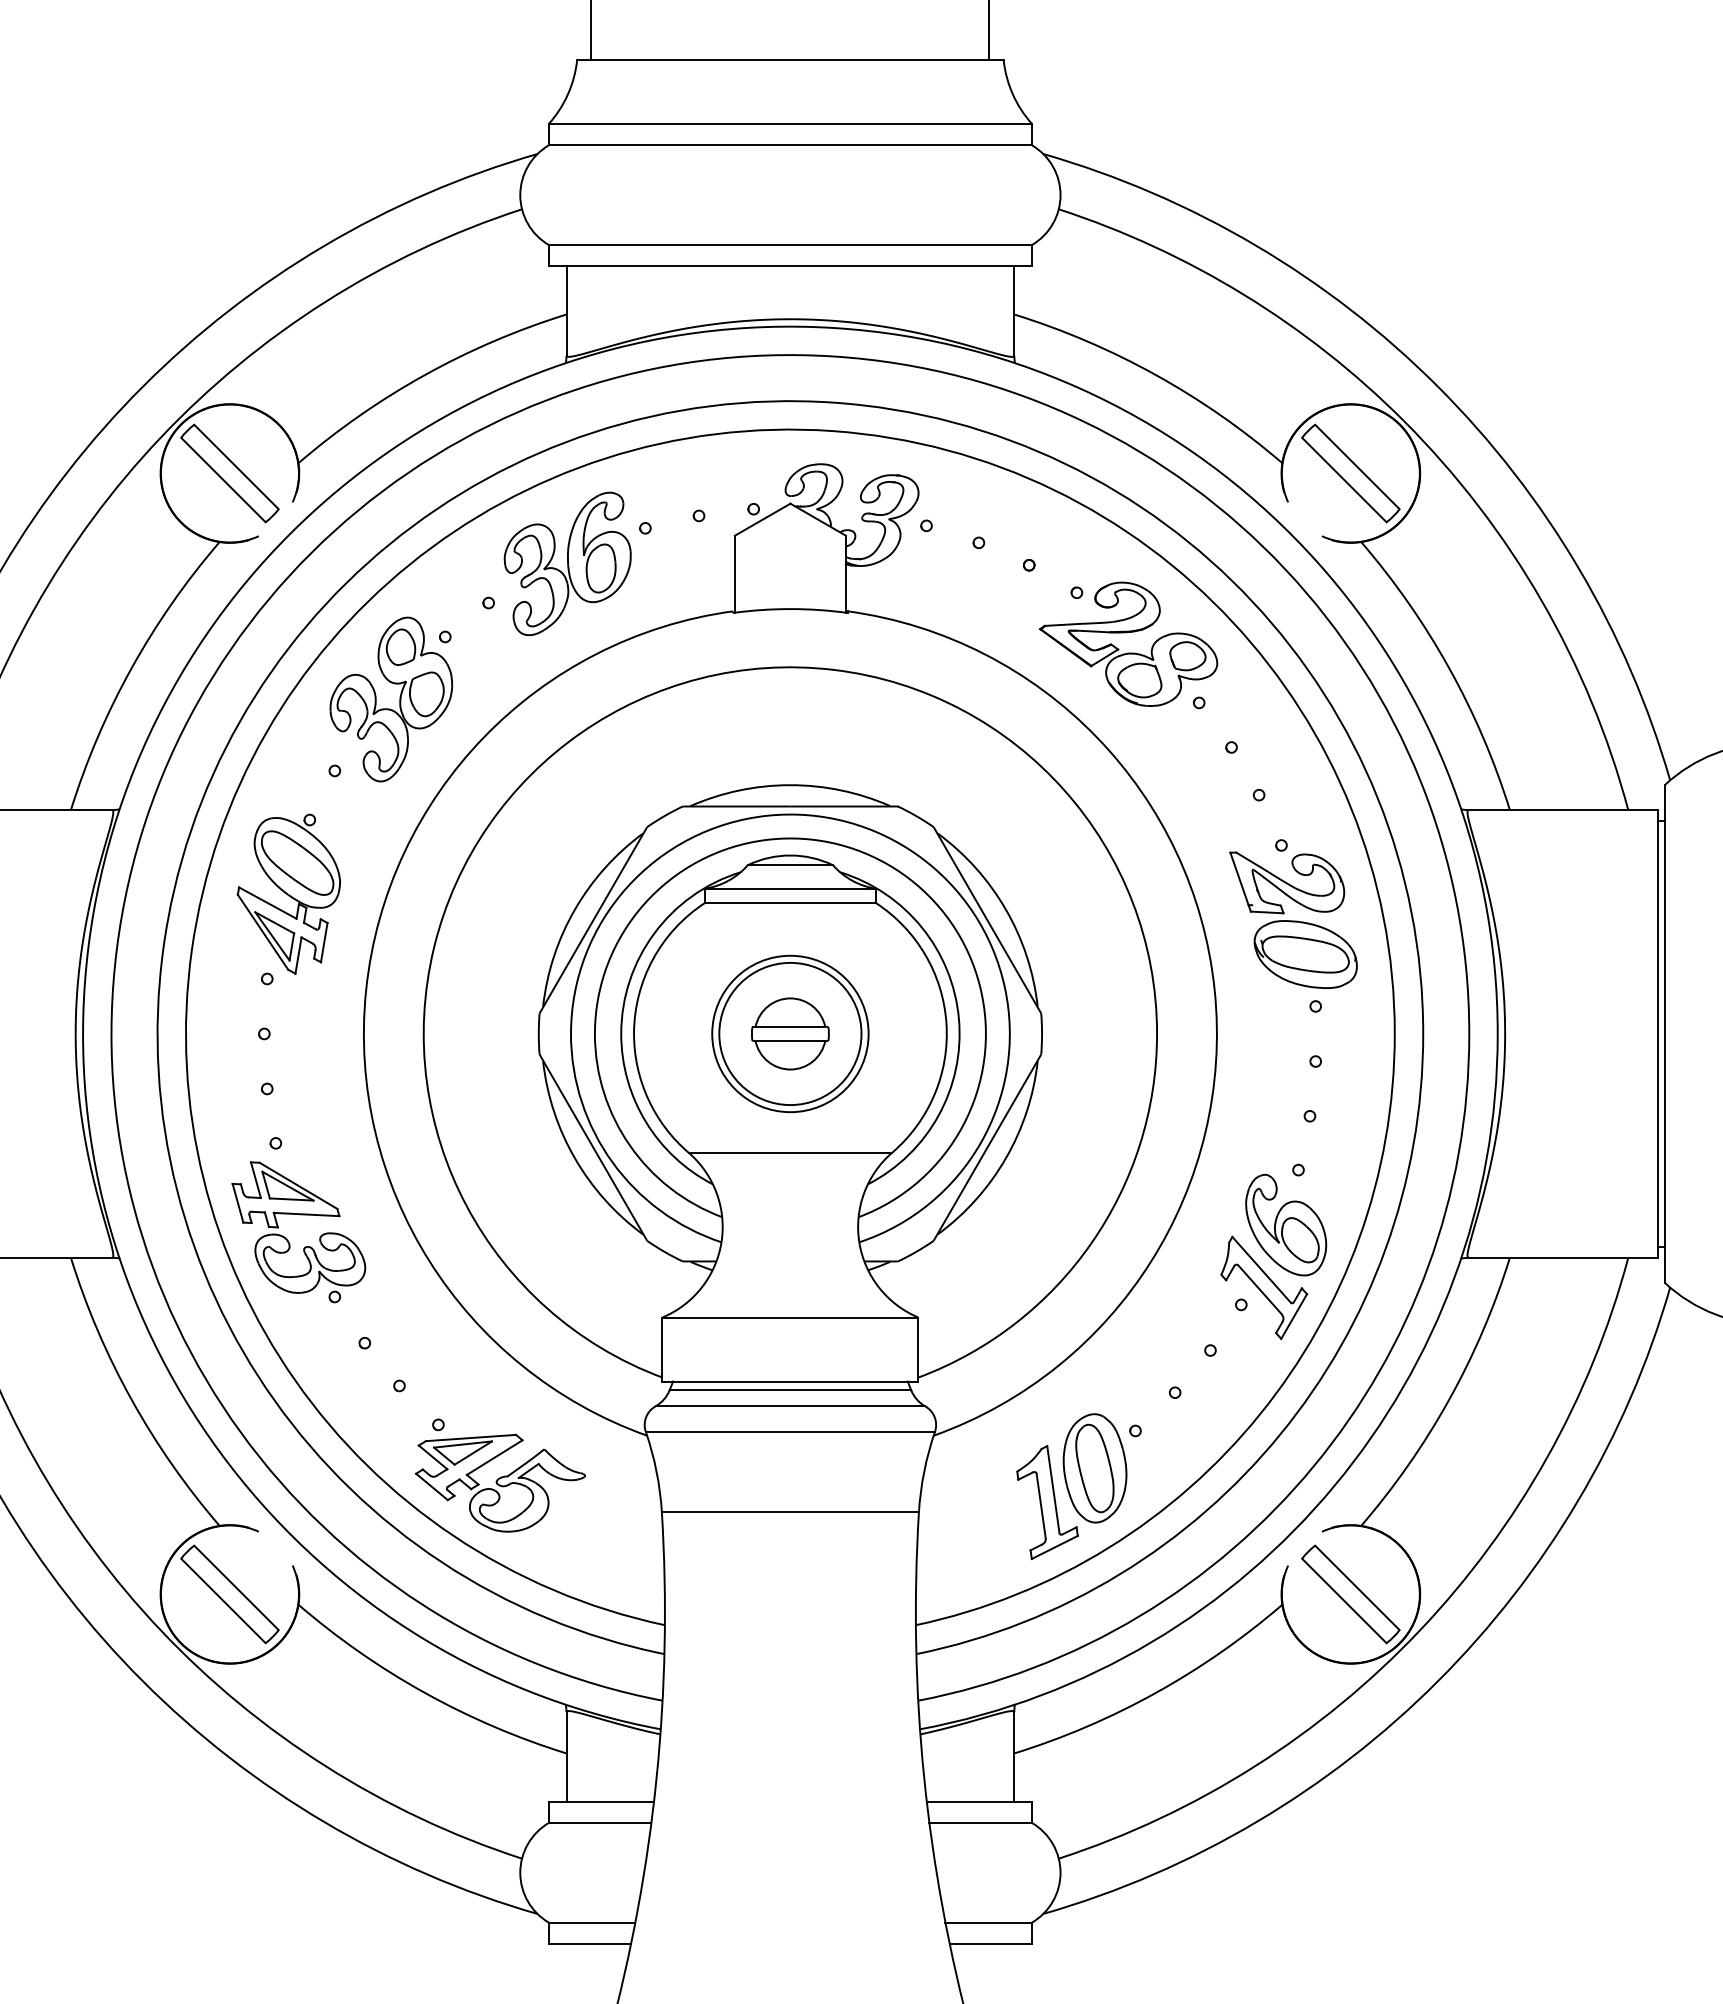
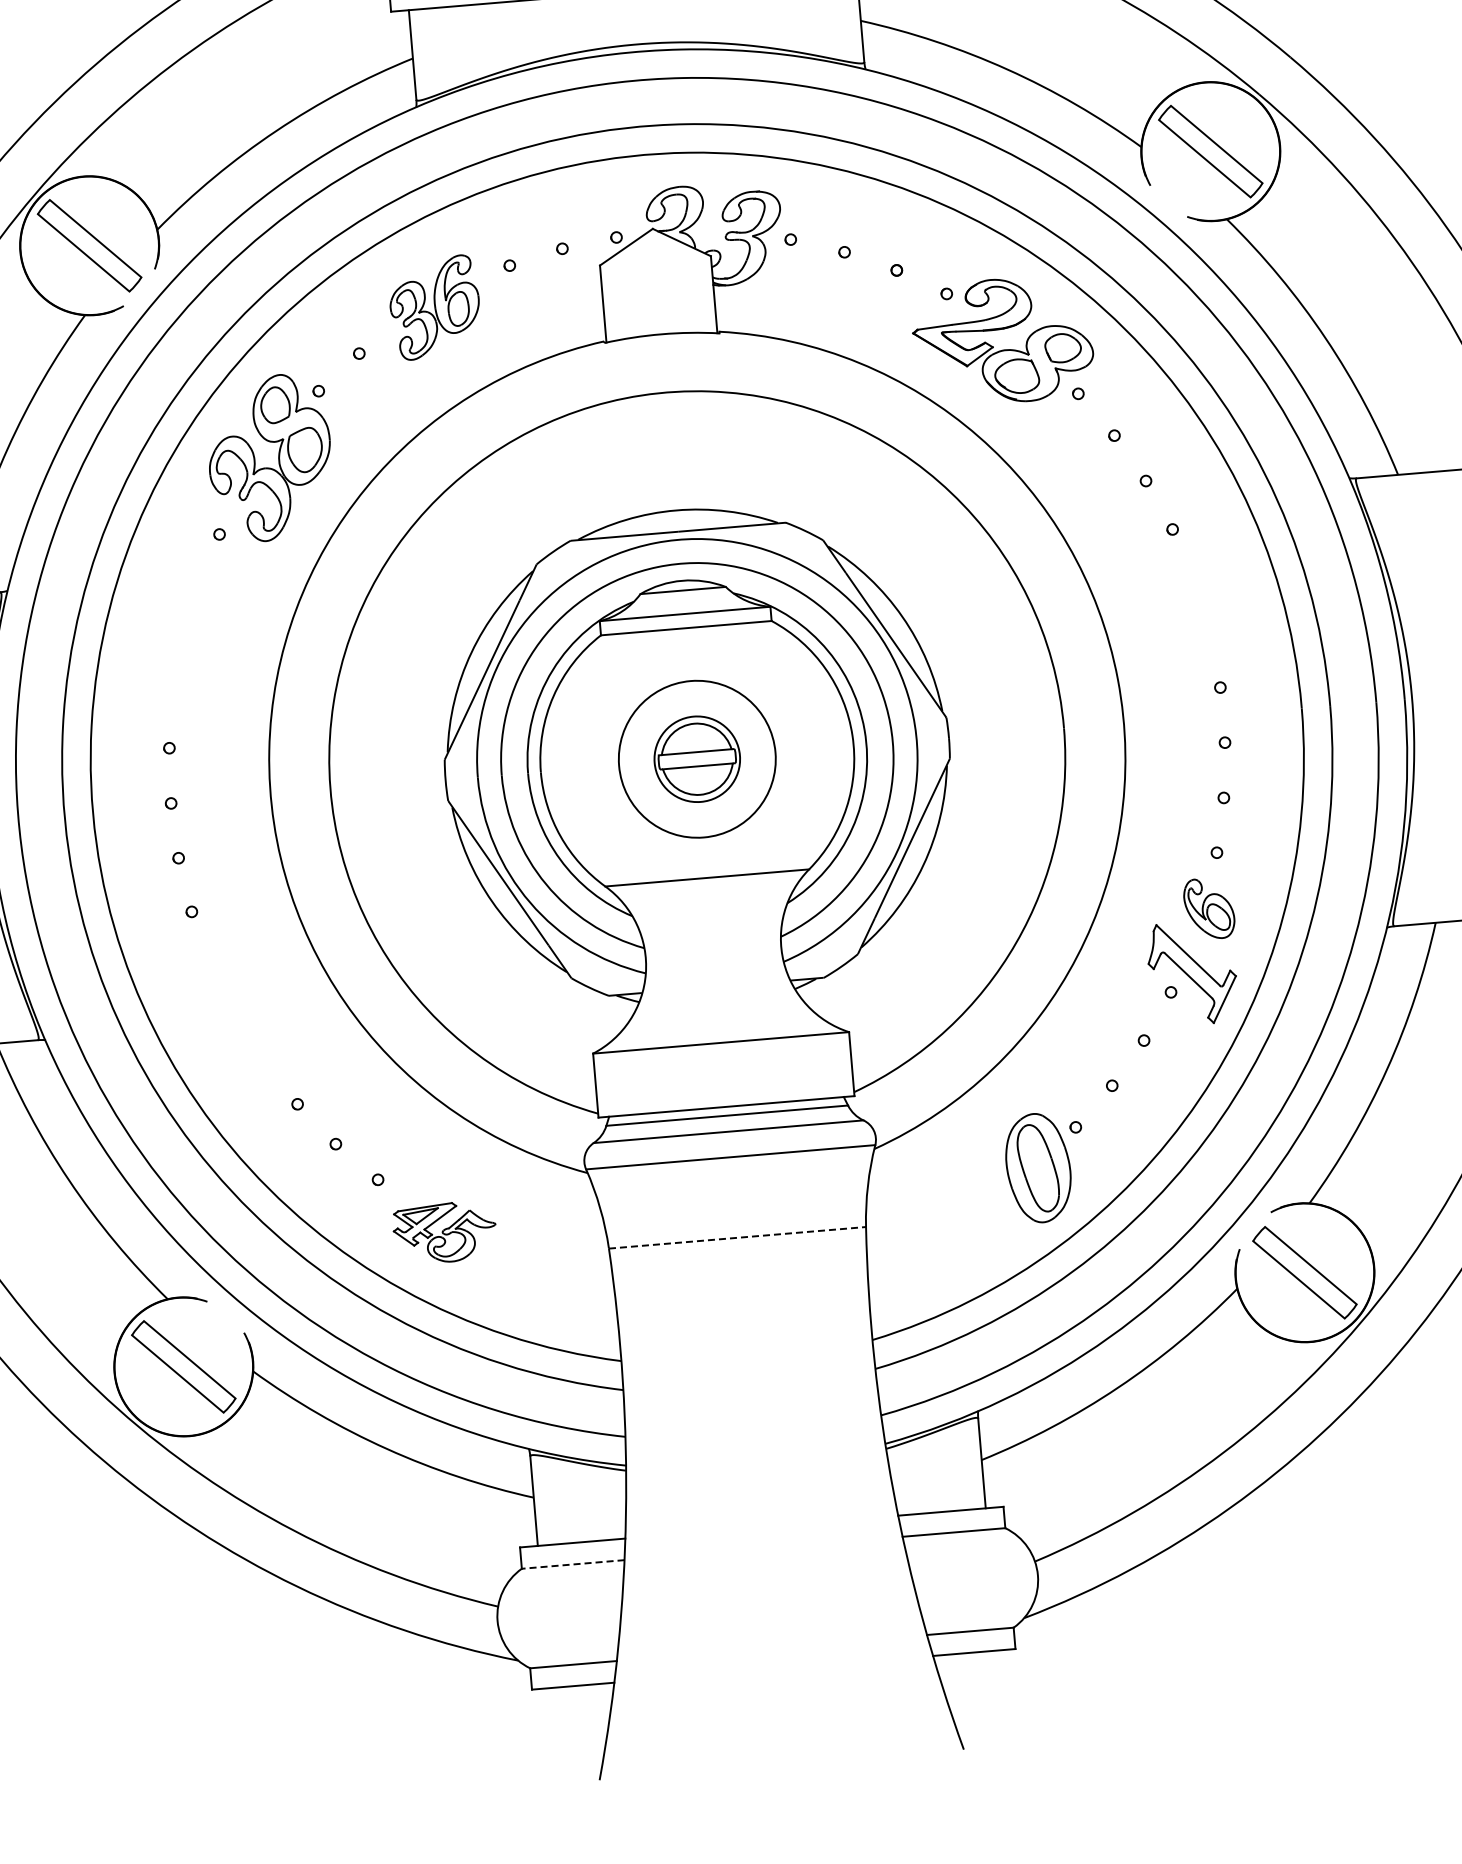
part: (567, 563) -> (434, 307), size x0.7
part: (288, 893) -> (183, 660), removed
part: (1293, 919) -> (1190, 602), removed
circle: (790, 1033) -> (697, 758), size x0.6
part: (1286, 1224) -> (1209, 908), size x0.6
part: (289, 1241) -> (213, 1008), removed
part: (500, 1482) -> (445, 1232), size x0.6
part: (1047, 1502) -> (993, 1206), removed
line: (790, 1512) -> (737, 1237), solid -> dashed
line: (599, 1823) -> (572, 1564), solid -> dashed

